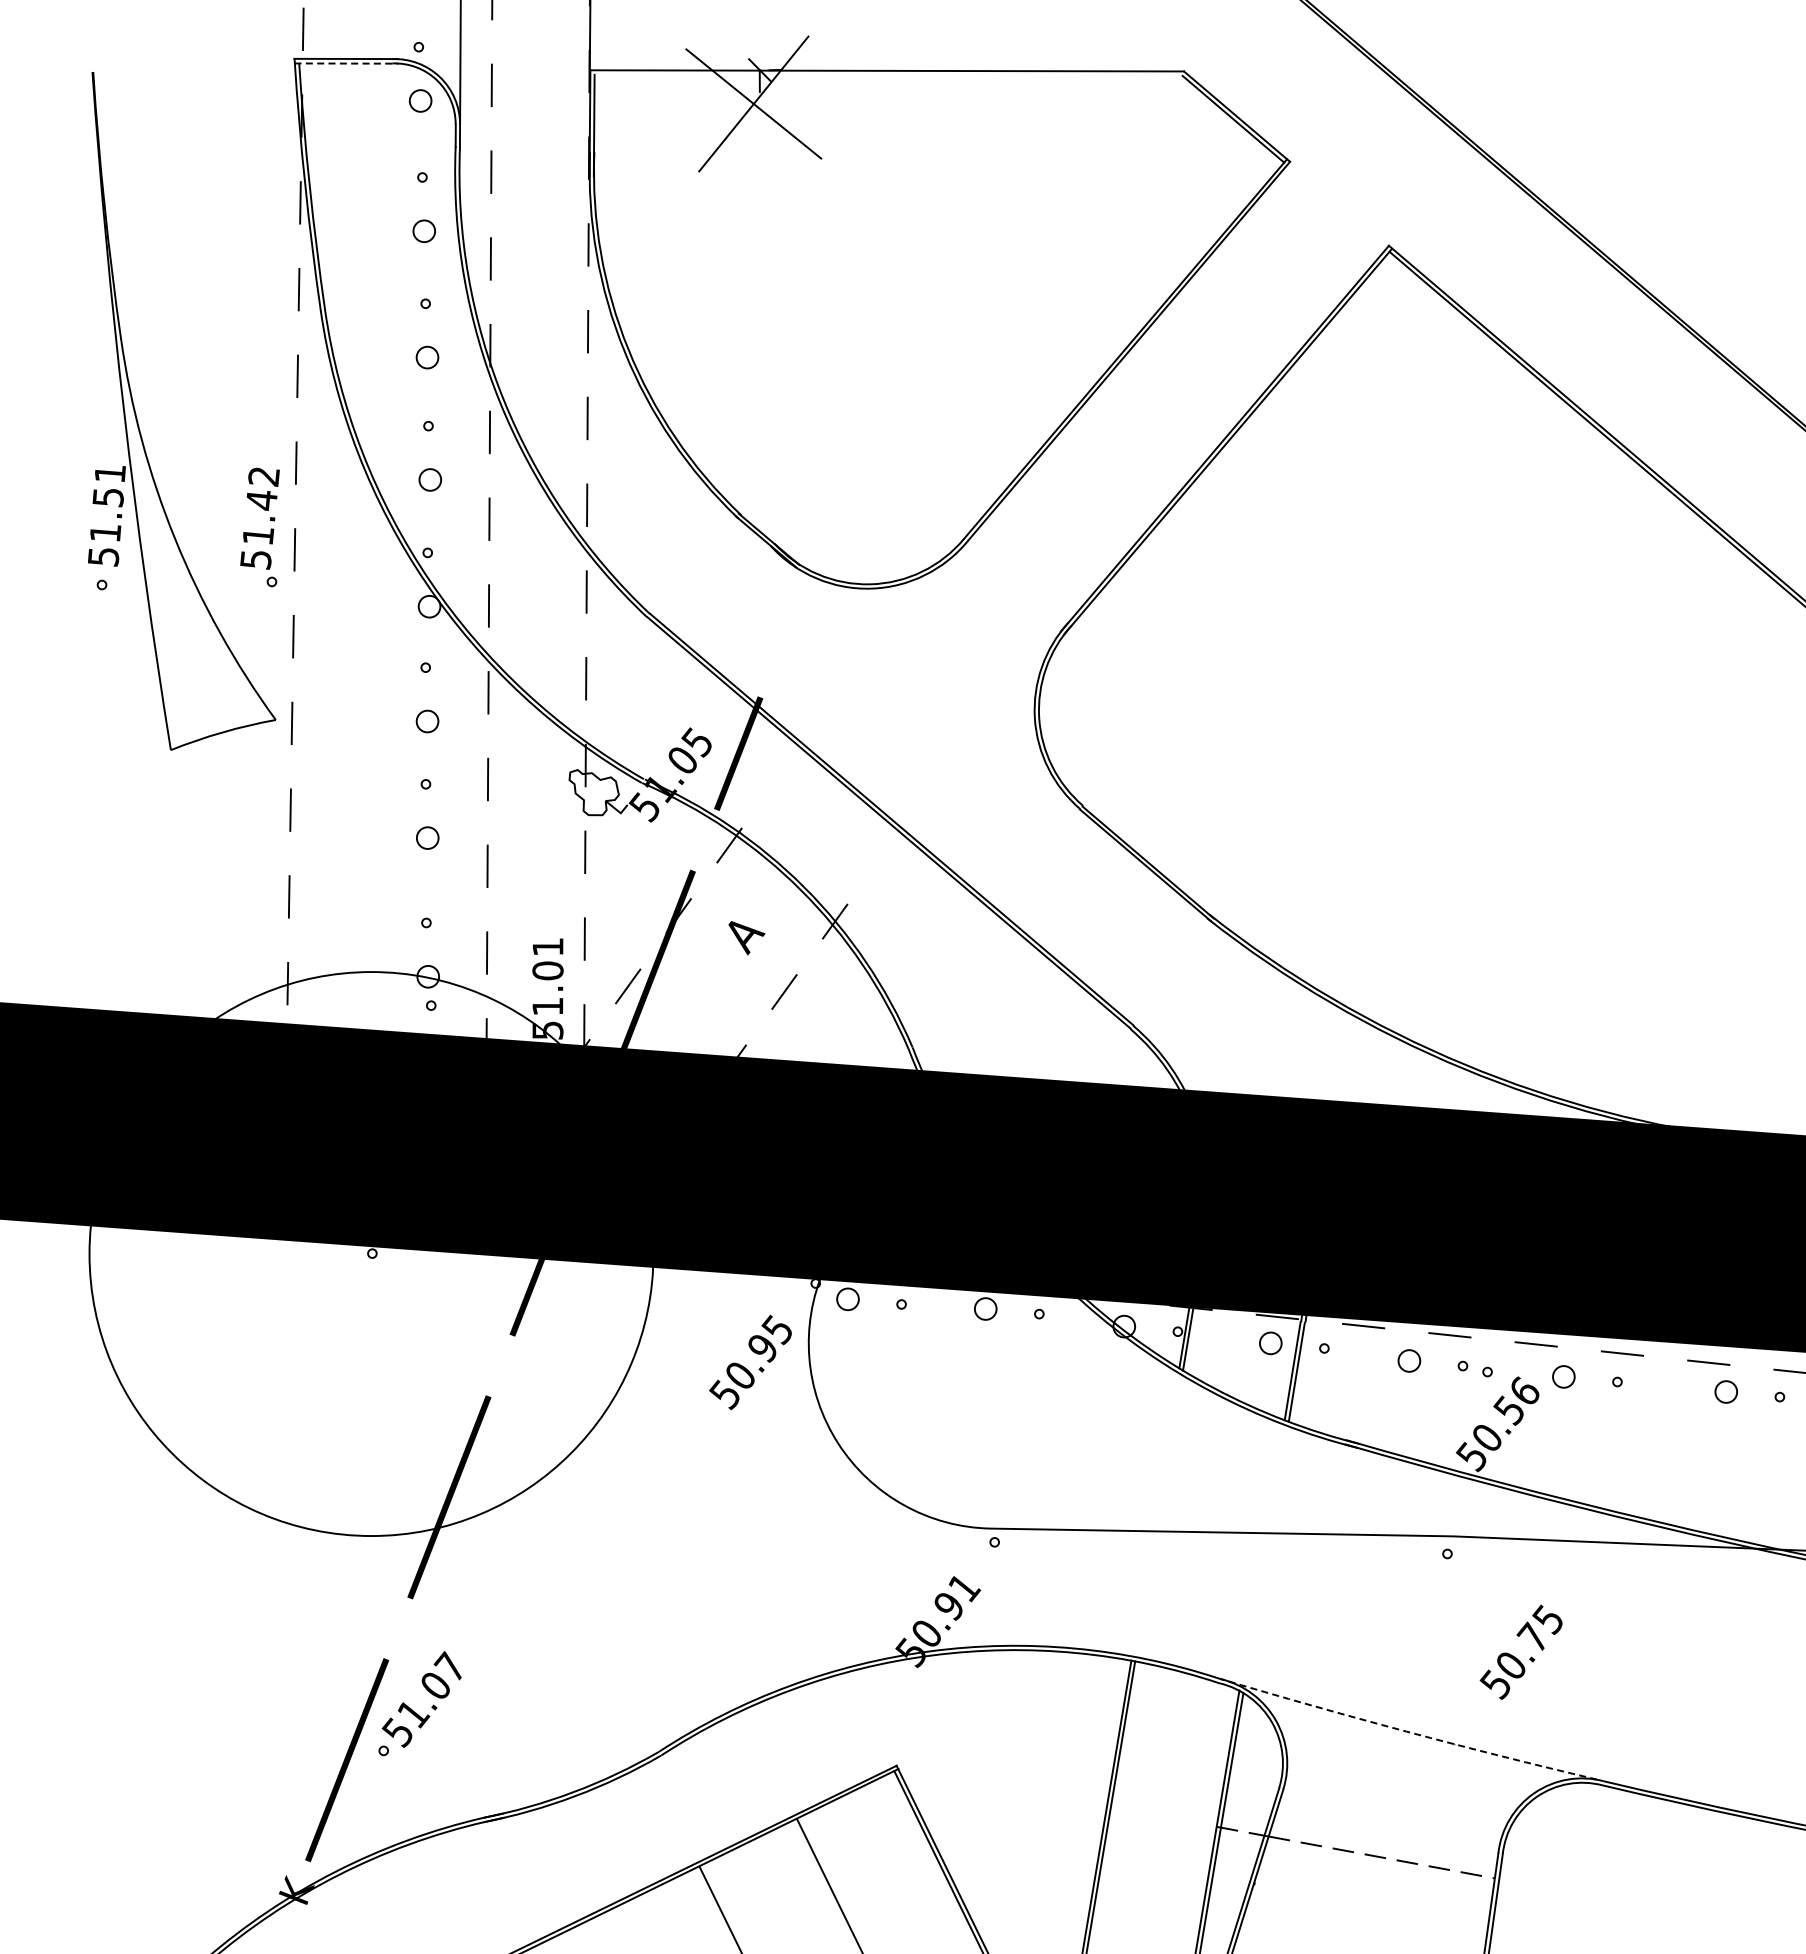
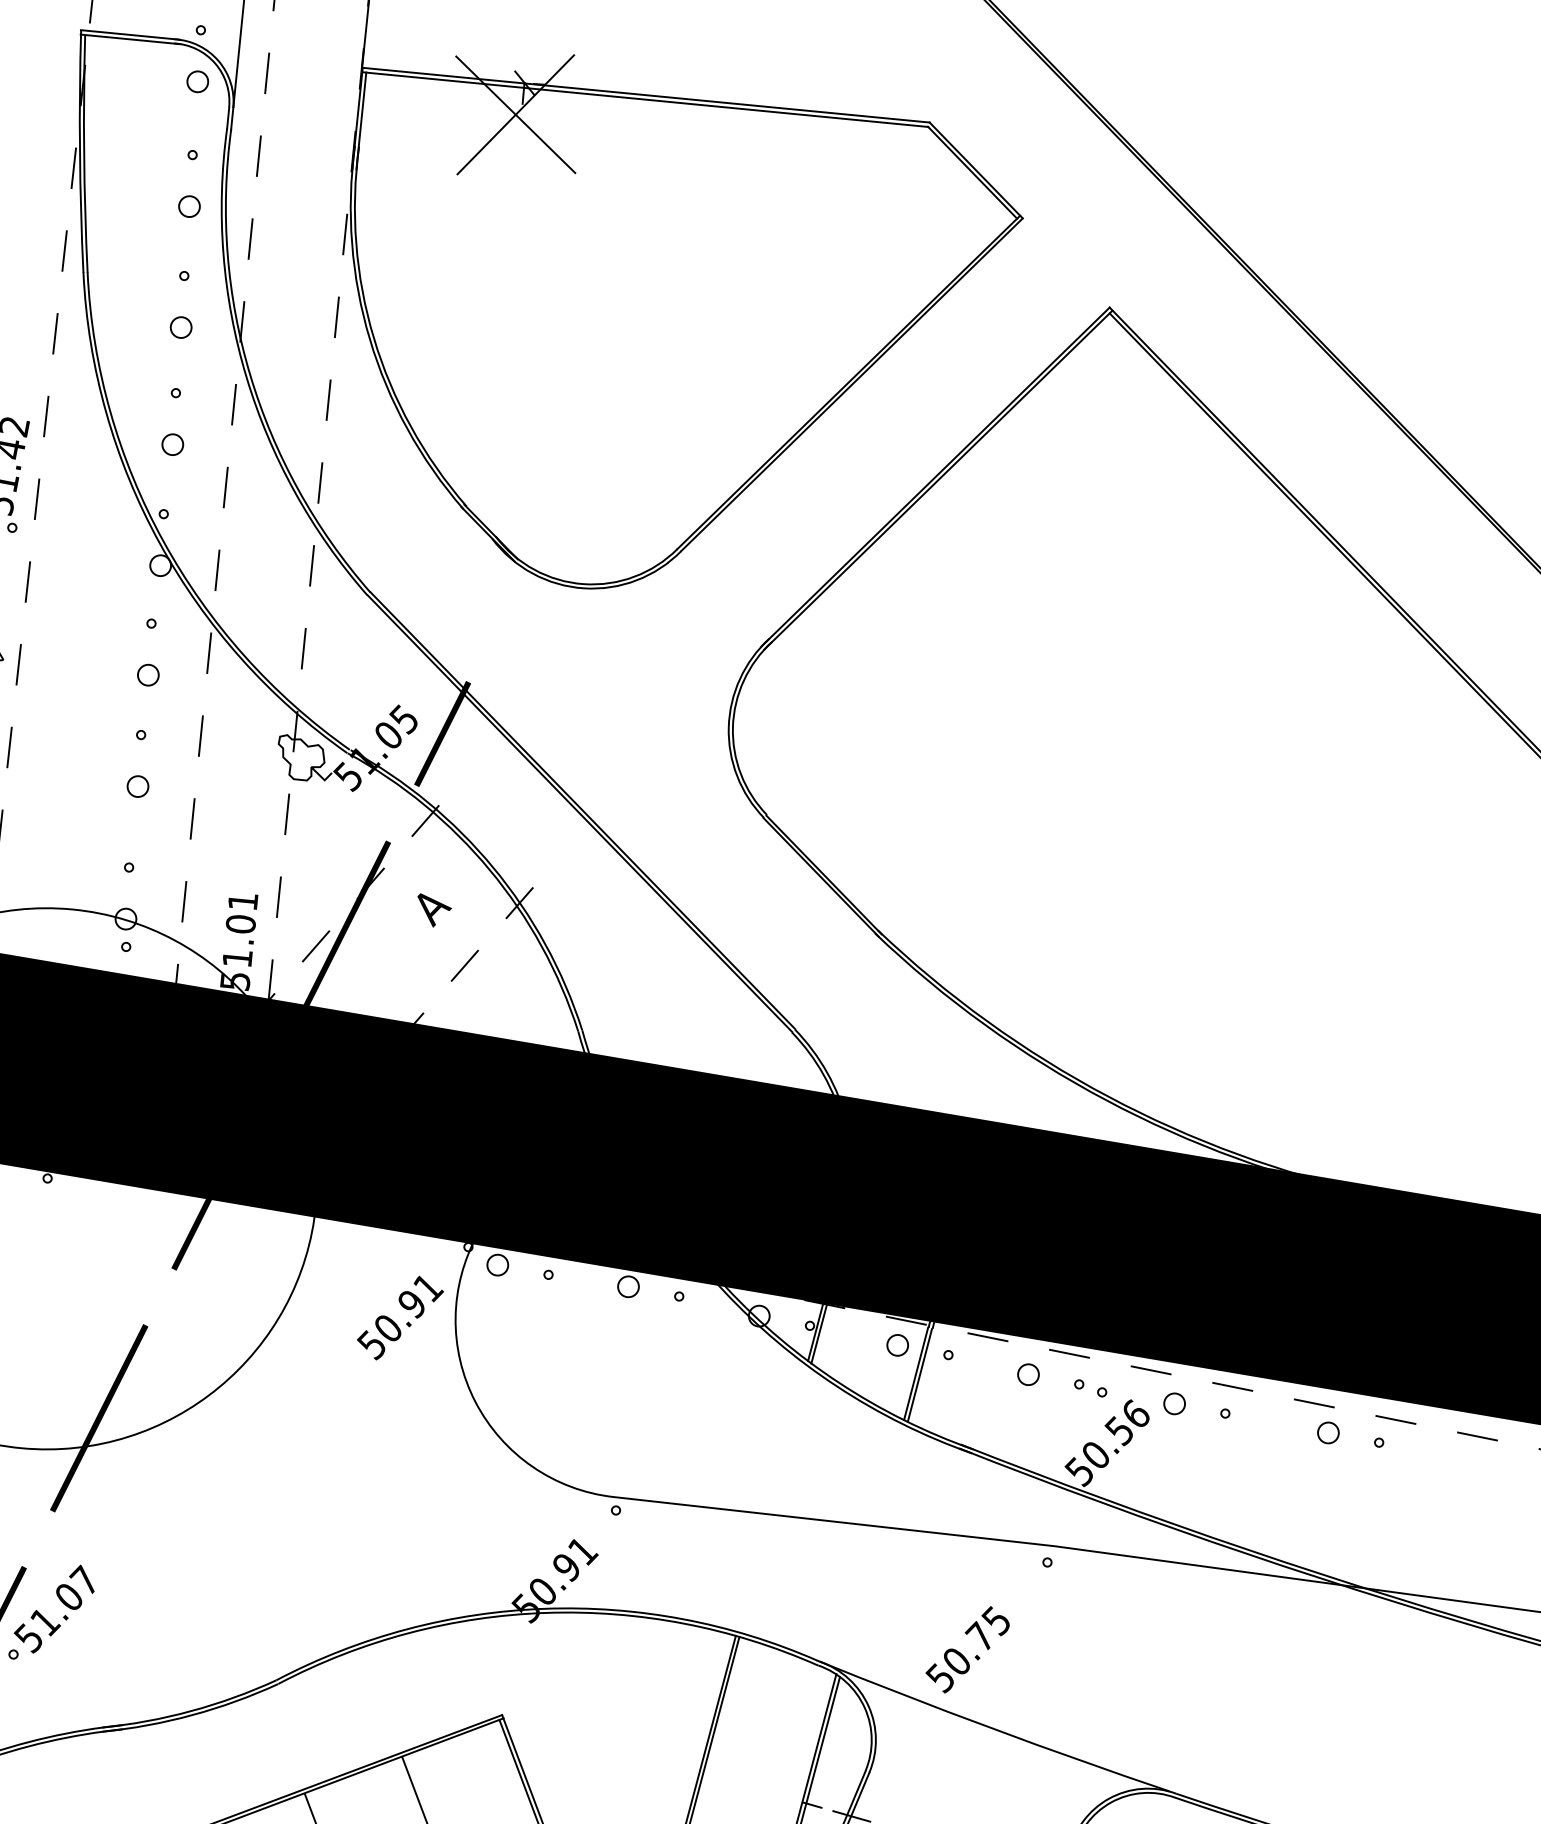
line: (346, 63) -> (130, 39), dashed -> solid
line: (886, 75) -> (645, 99), added
text: (777, 1329) -> (427, 1287), 50.95 -> 50.91
text: (1520, 1651) -> (967, 1648), moved
arc: (1406, 1731) -> (992, 1728), dashed -> solid

